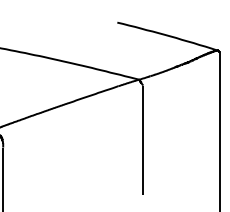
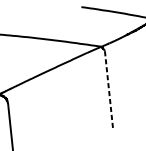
line: (143, 141) -> (109, 91), solid -> dashed

